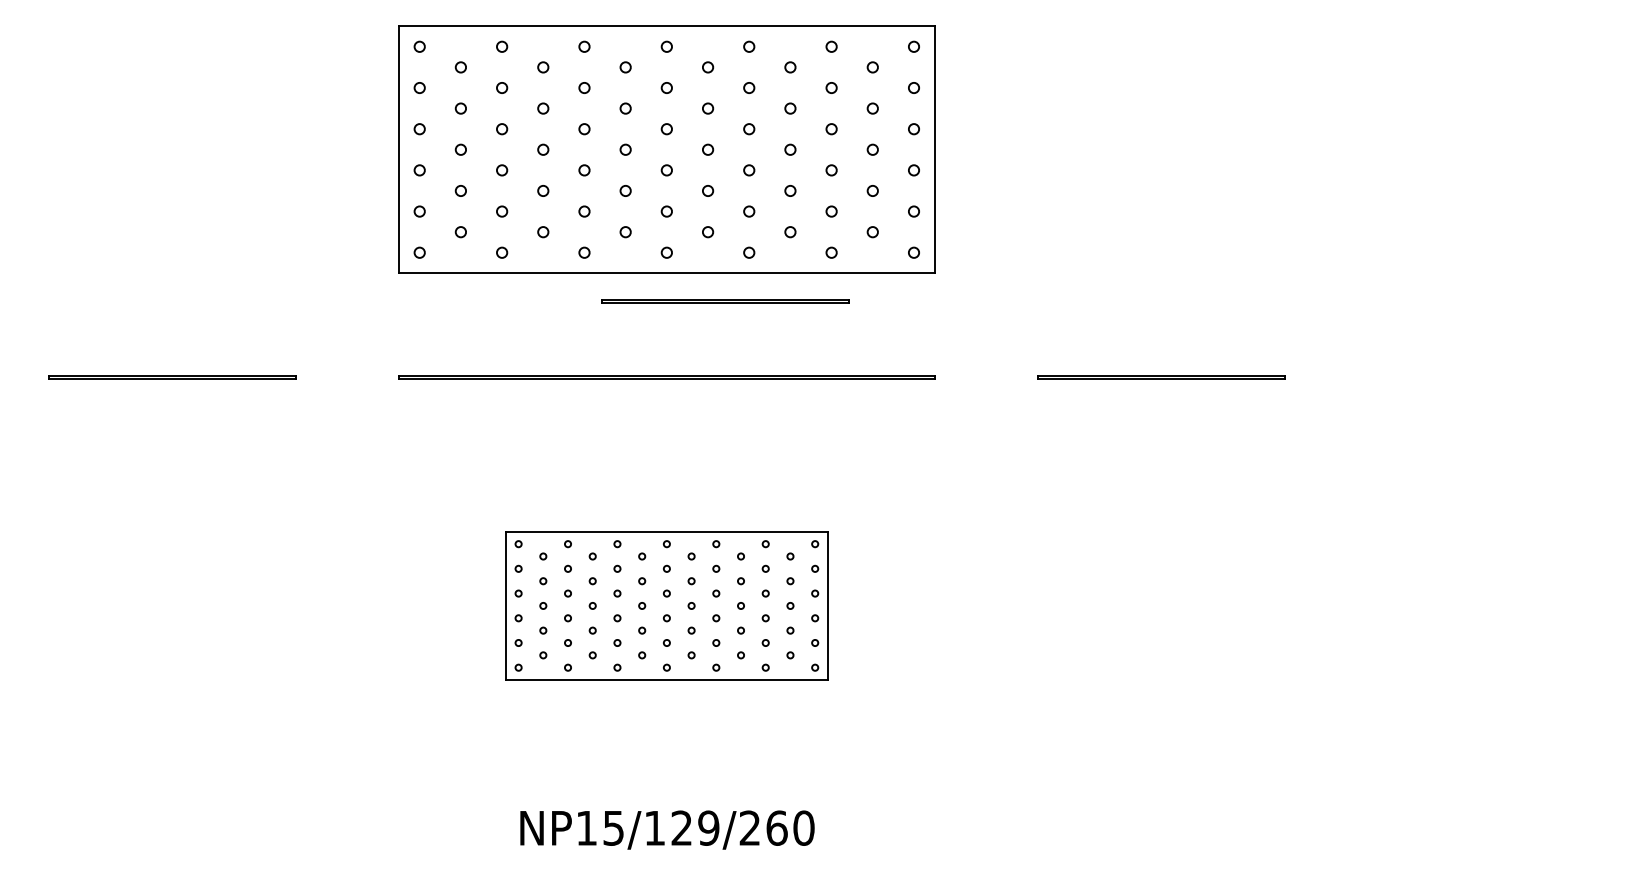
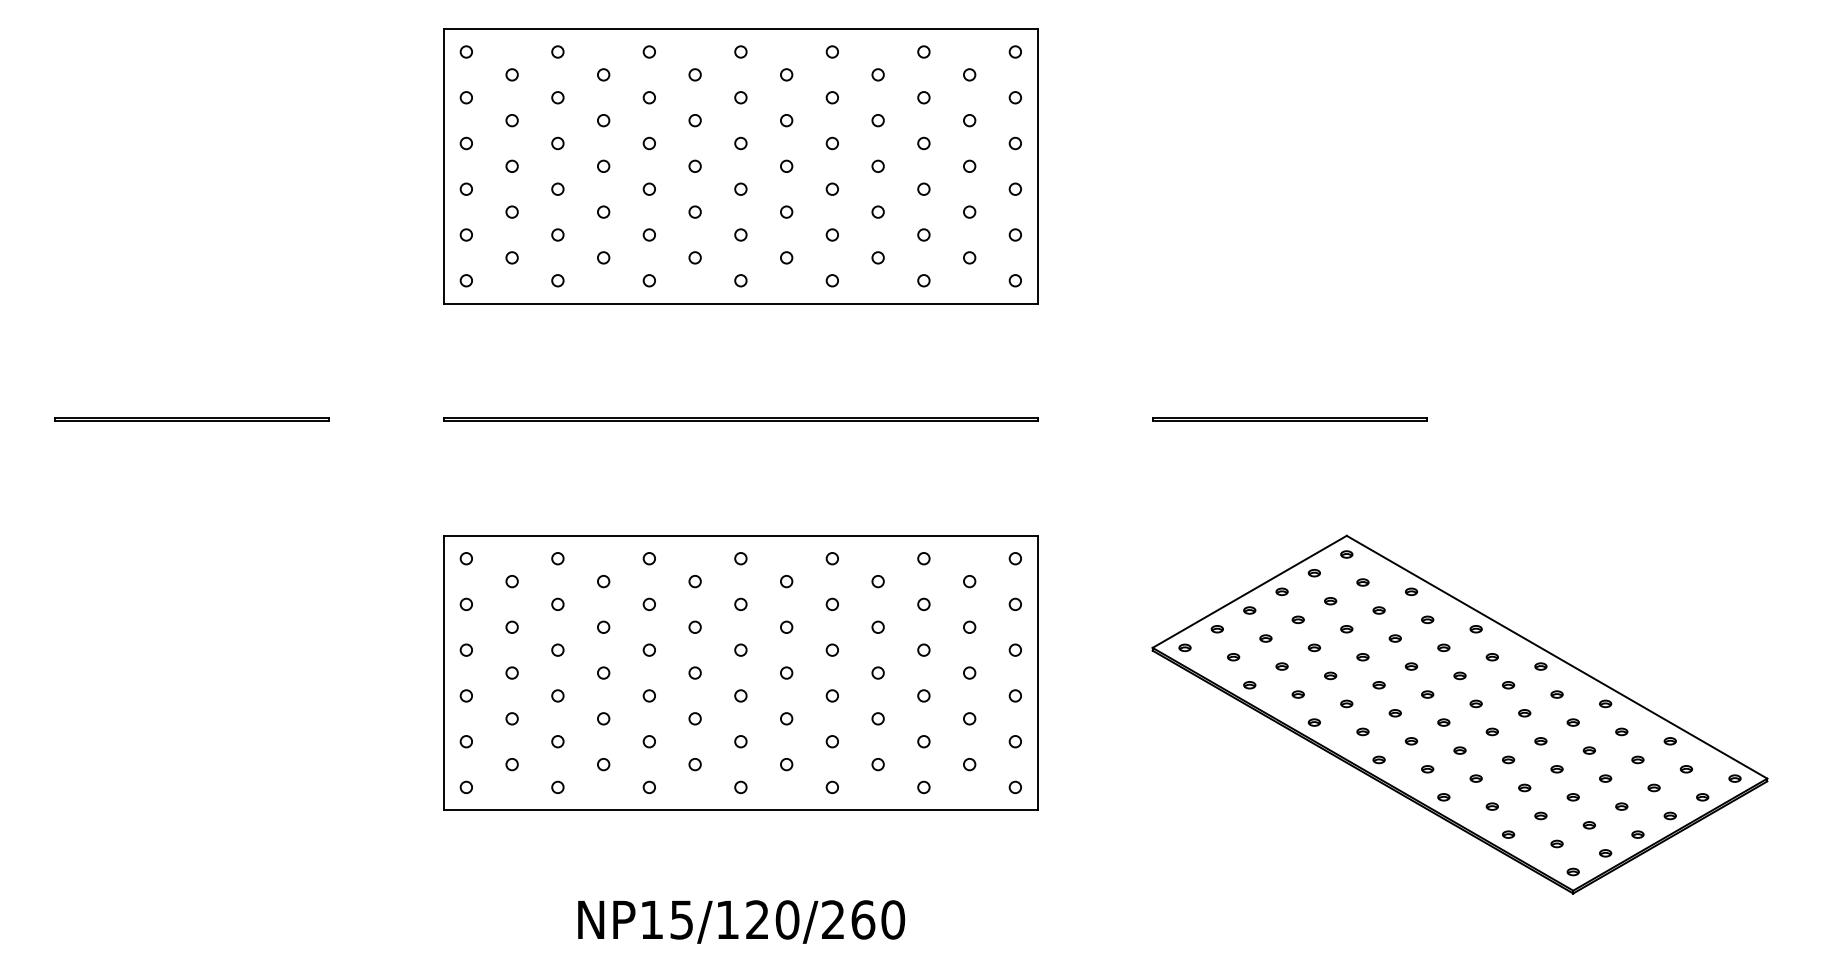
line: (725, 300) -> (805, 333), removed
part: (666, 605) -> (740, 672), size x1.67
part: (1313, 643) -> (1459, 714), added
text: (708, 827) -> (787, 919), NP15/129/260 -> NP15/120/260

